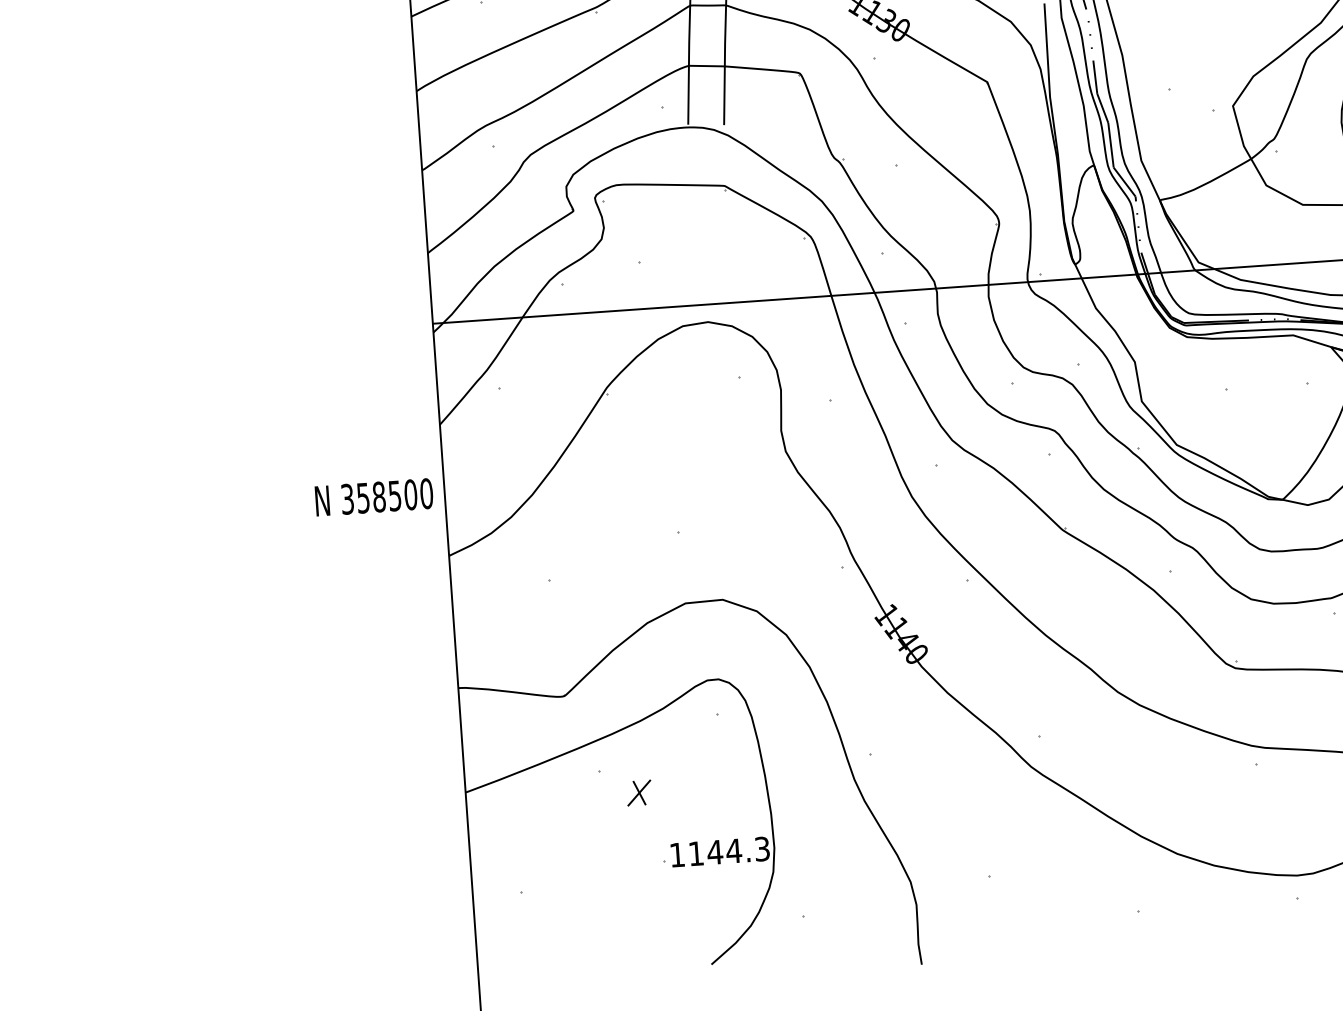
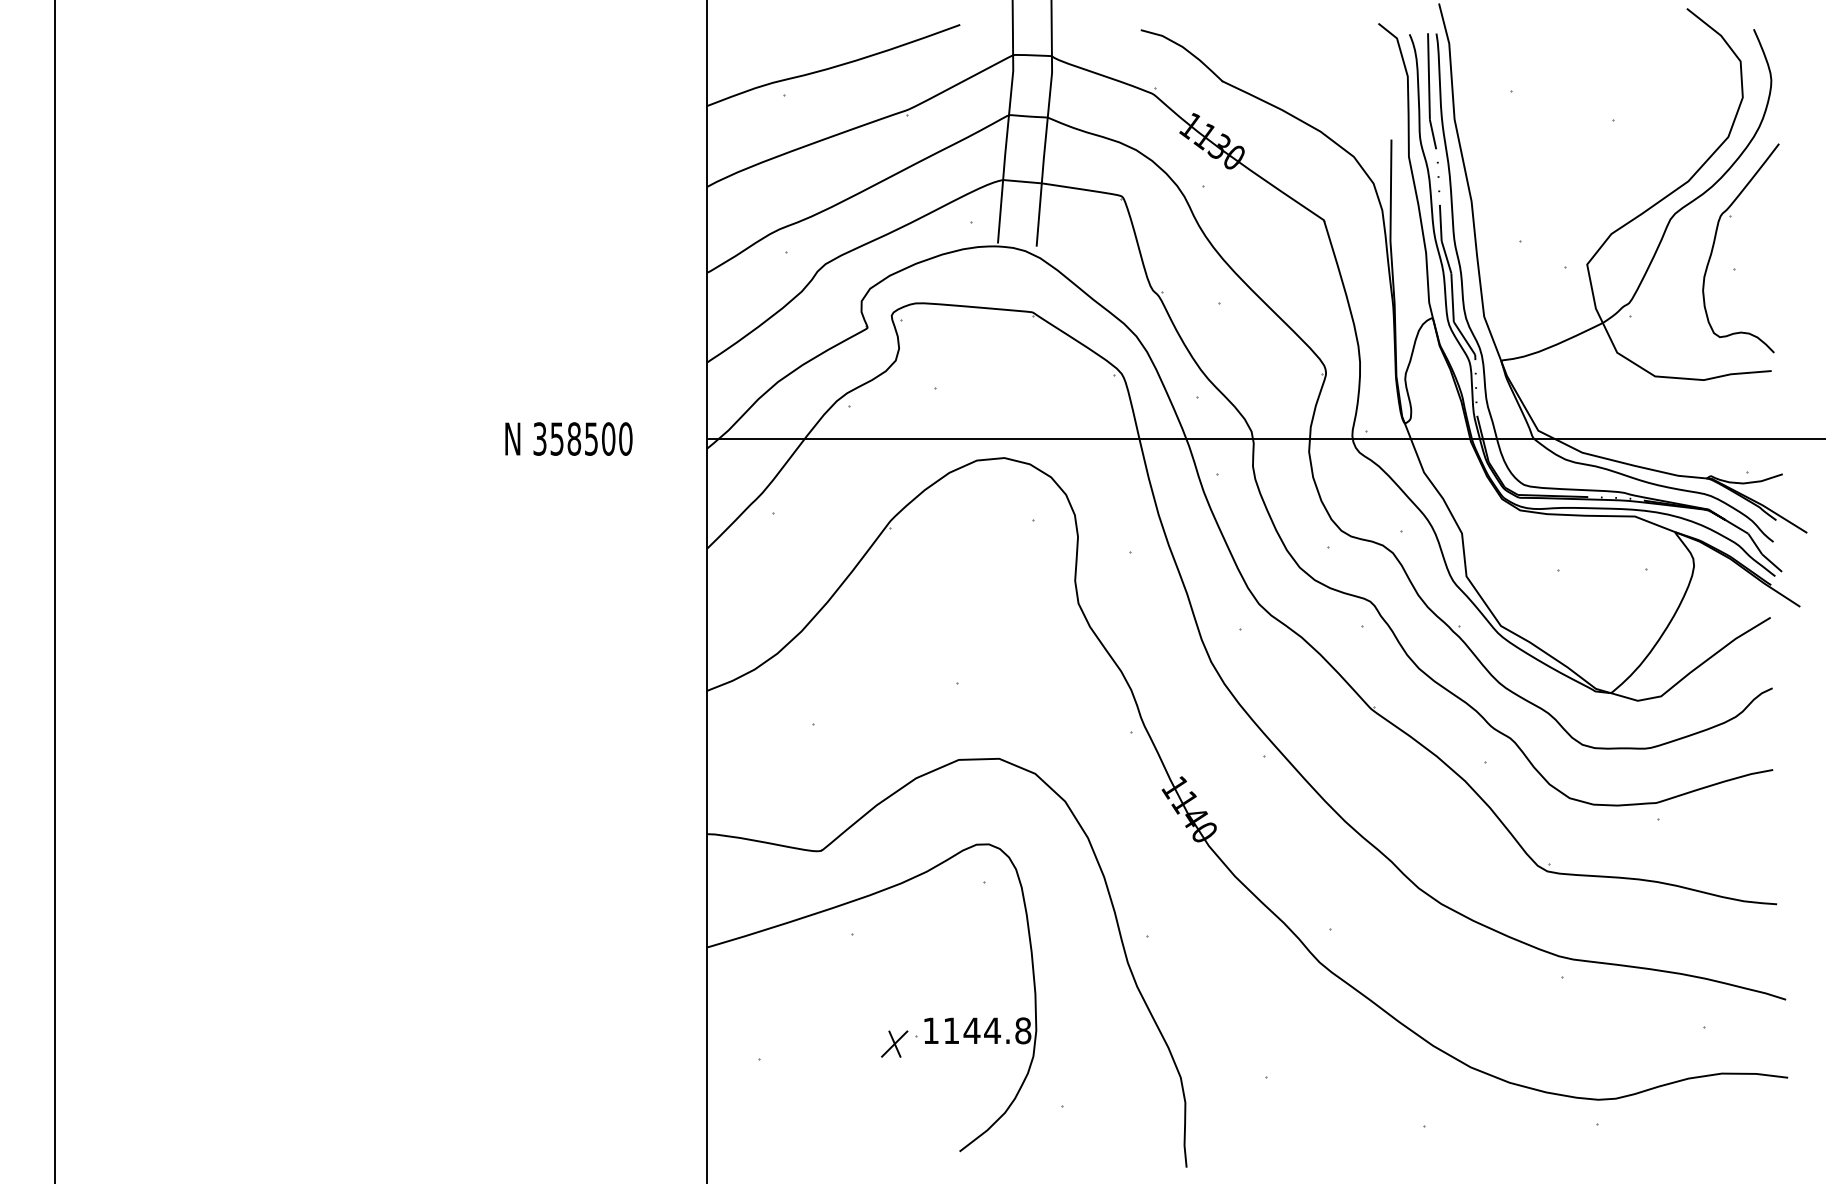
text: (373, 496) -> (568, 438), moved
part: (639, 792) -> (894, 1043), moved
text: (762, 848) -> (1023, 1030), 1144.3 -> 1144.8

